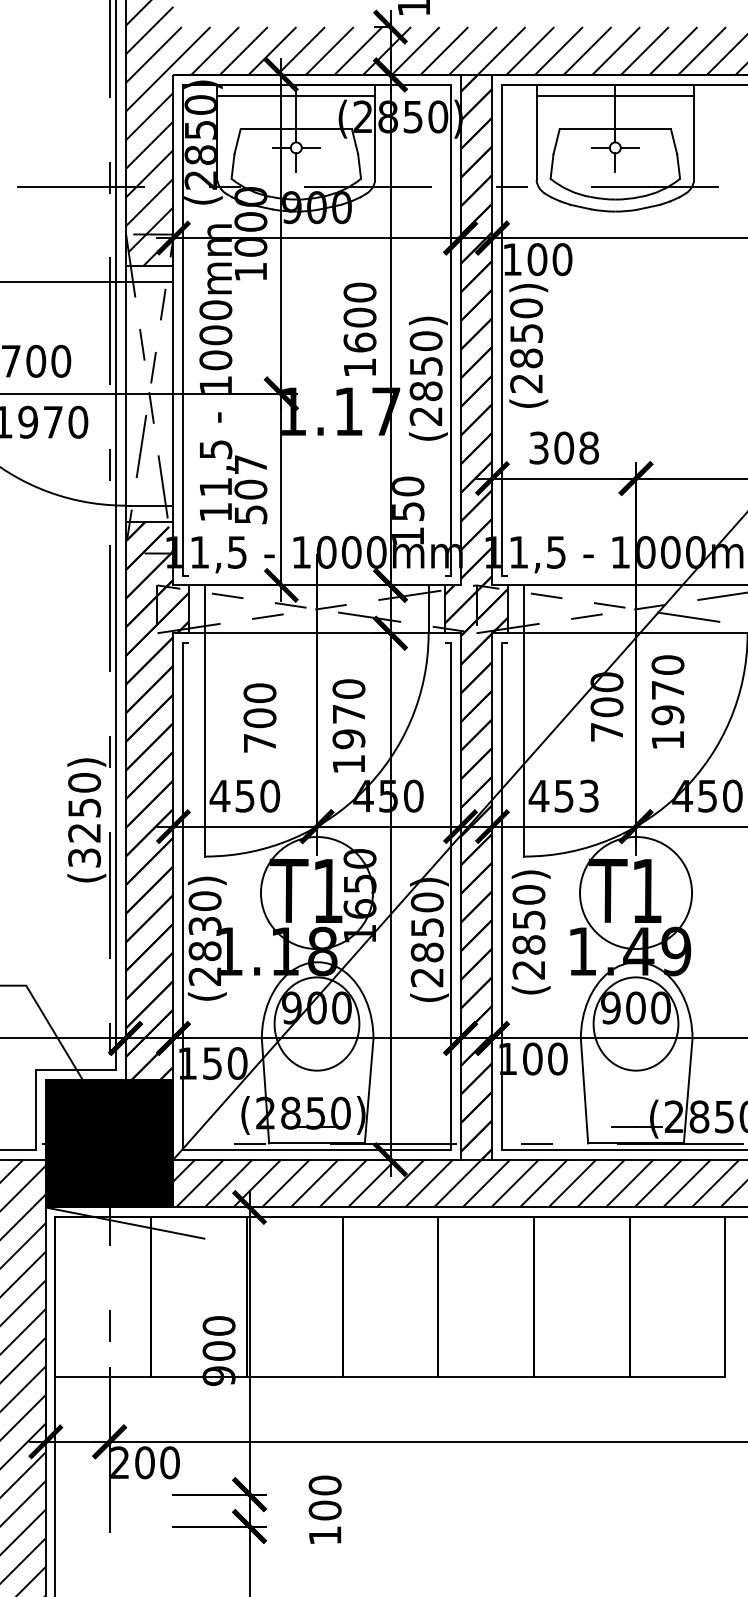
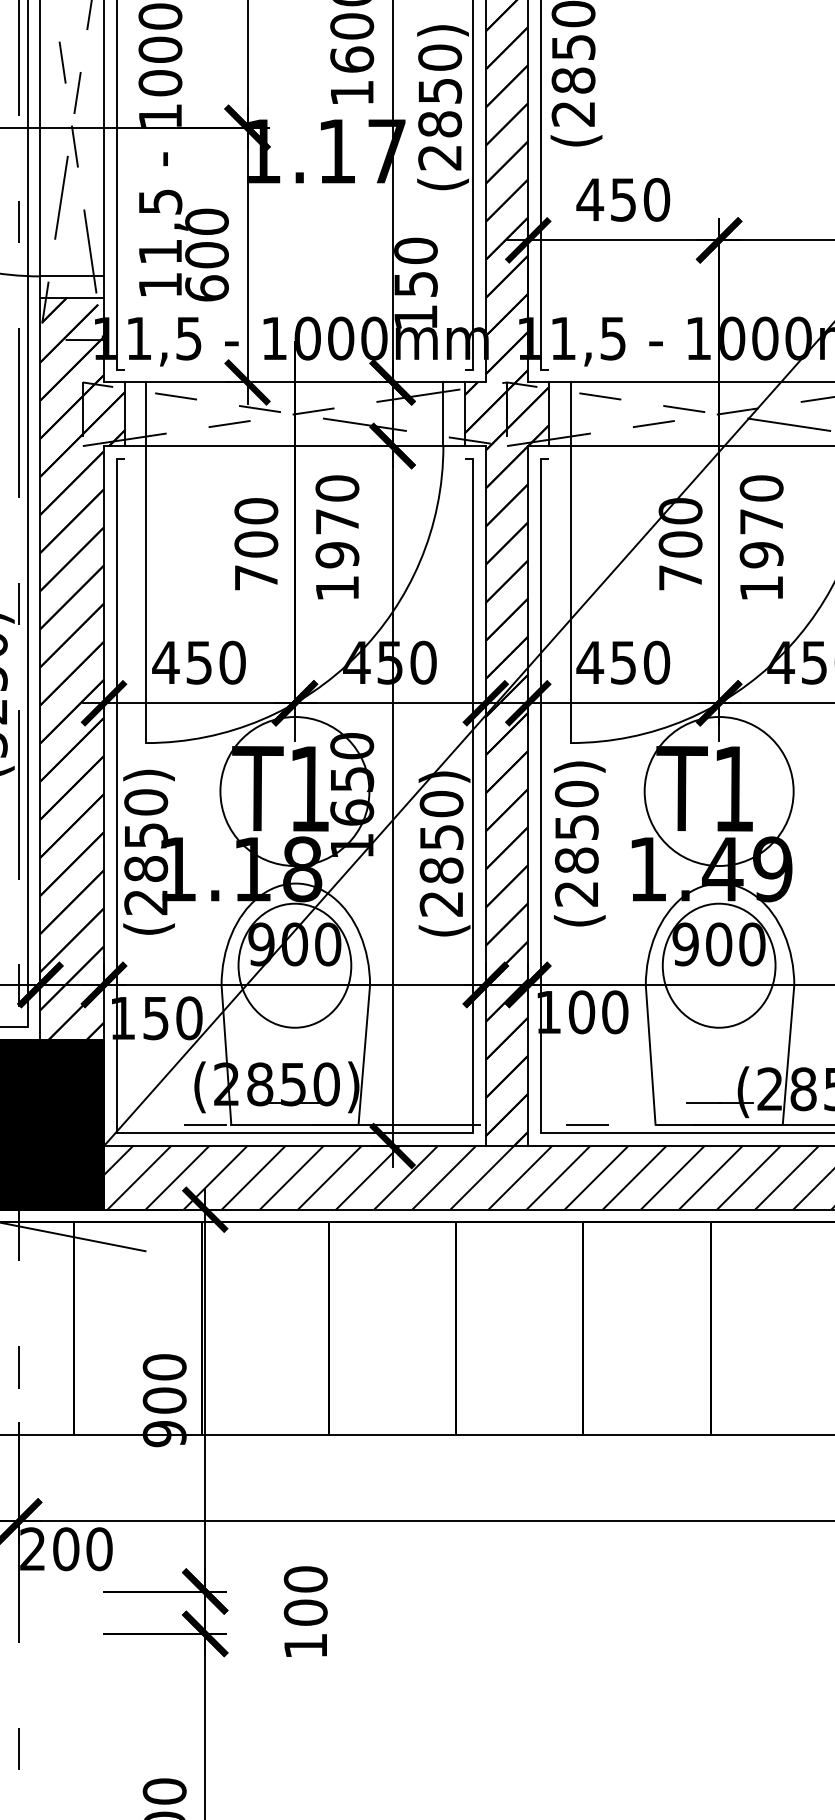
text: (563, 447) -> (622, 199), 308 -> 450
text: (250, 489) -> (206, 254), 507 -> 600
text: (259, 717) -> (255, 543), moved
text: (348, 725) -> (336, 536), moved
text: (589, 795) -> (657, 661), 453 -> 450
text: (204, 925) -> (145, 834), (2830) -> (2850)

